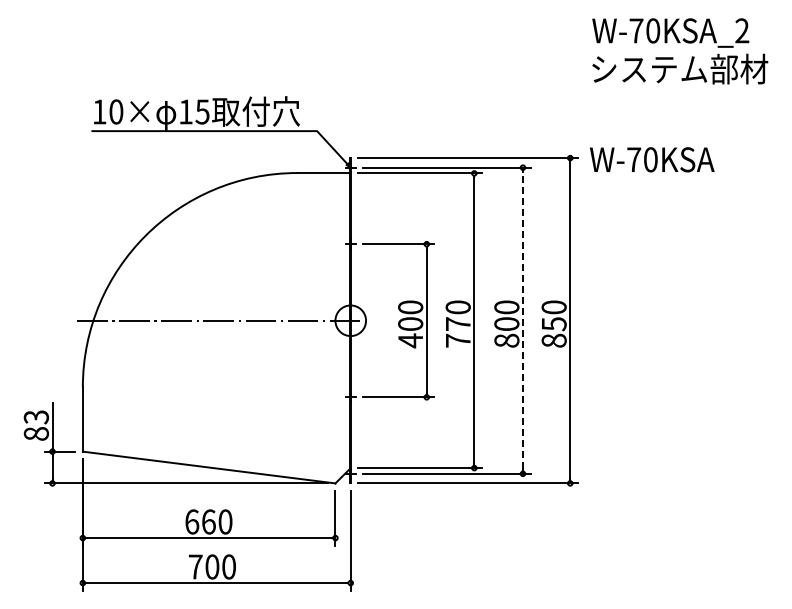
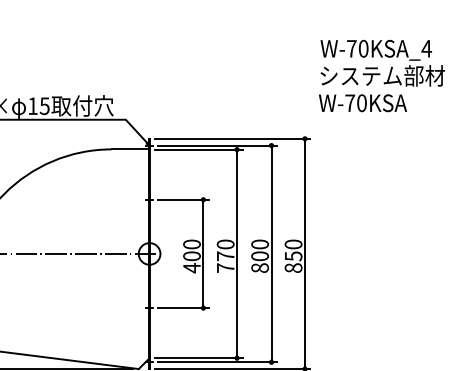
text: (741, 30) -> (426, 48), W-70KSA_2 -> W-70KSA_4
text: (652, 159) -> (363, 103), moved
line: (522, 320) -> (271, 253), dashed -> solid

